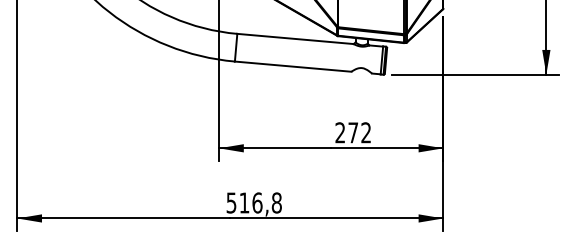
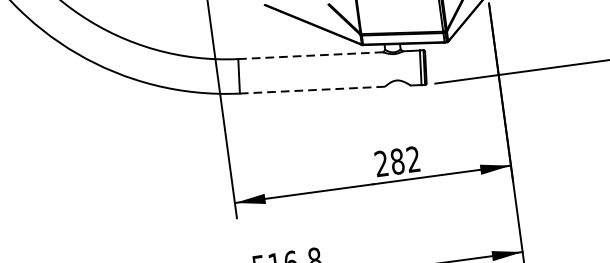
line: (295, 38) -> (310, 55), solid -> dashed
line: (292, 66) -> (311, 90), solid -> dashed
text: (353, 132) -> (397, 161), 272 -> 282

